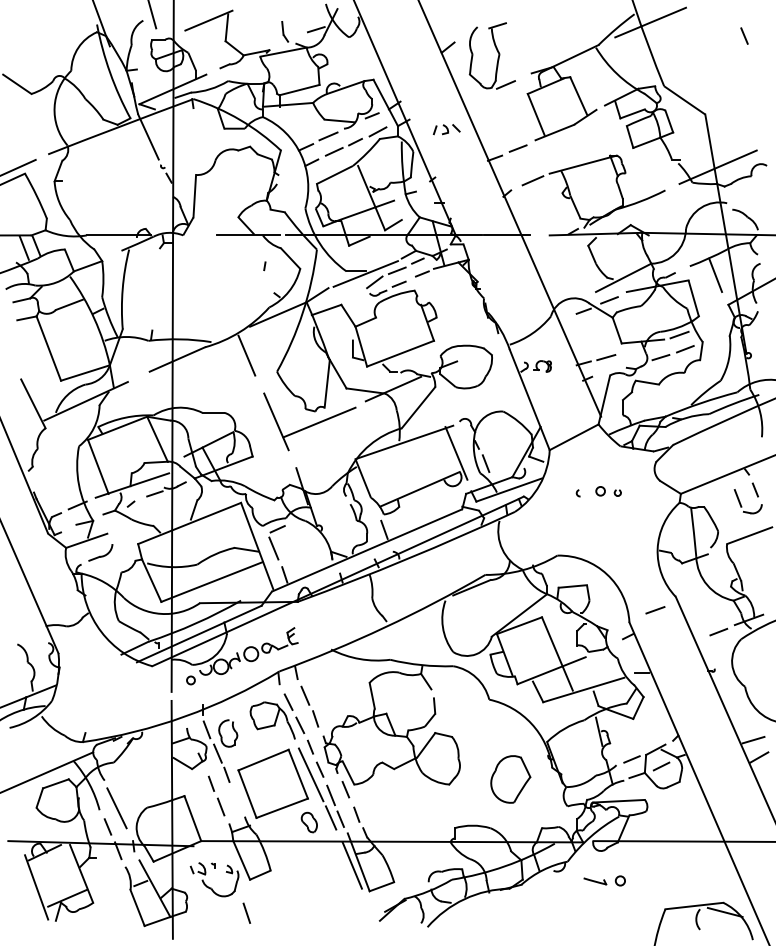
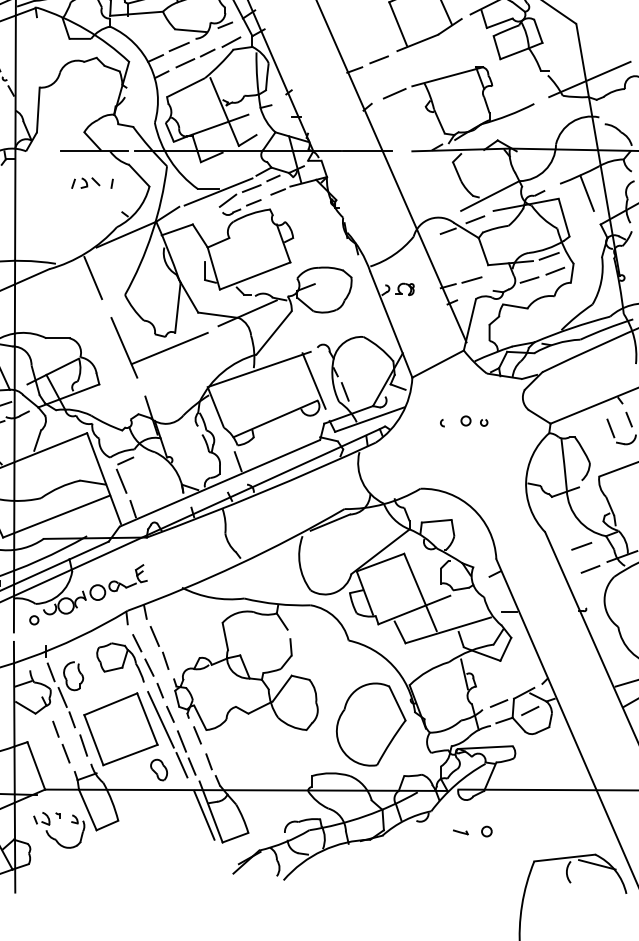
part: (446, 129) -> (85, 183), moved
line: (655, 610) -> (581, 546), moved
part: (510, 779) -> (371, 724), size x1.67
part: (595, 881) -> (460, 832), size x0.62
line: (246, 912) -> (83, 744), moved

